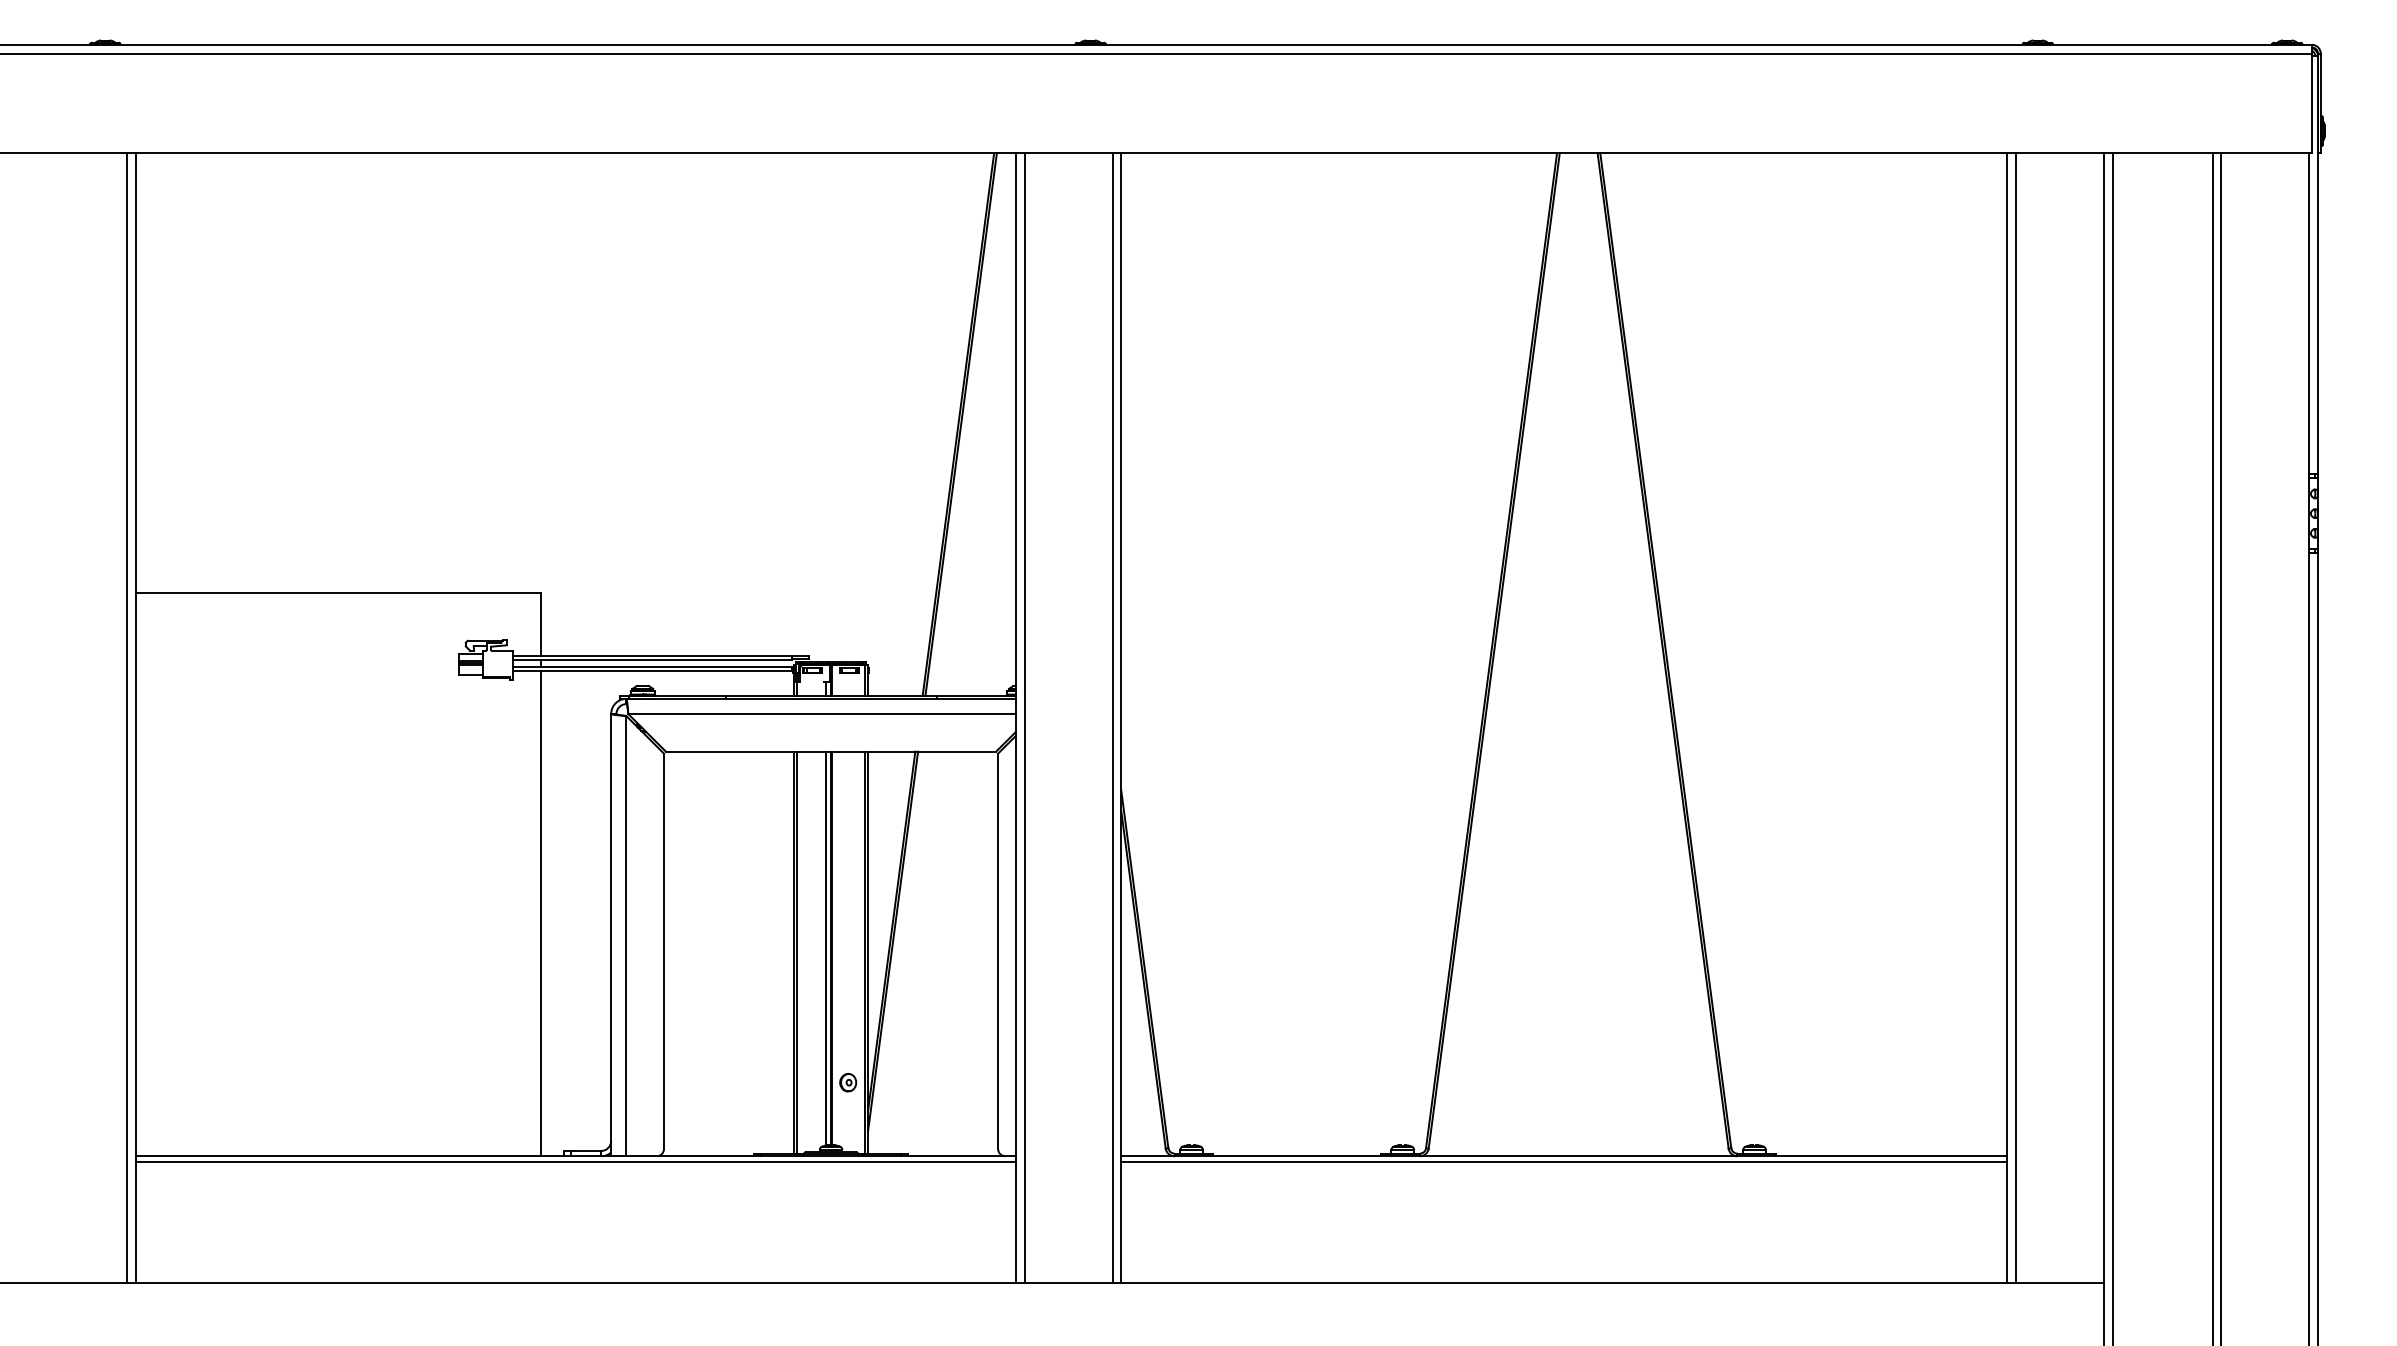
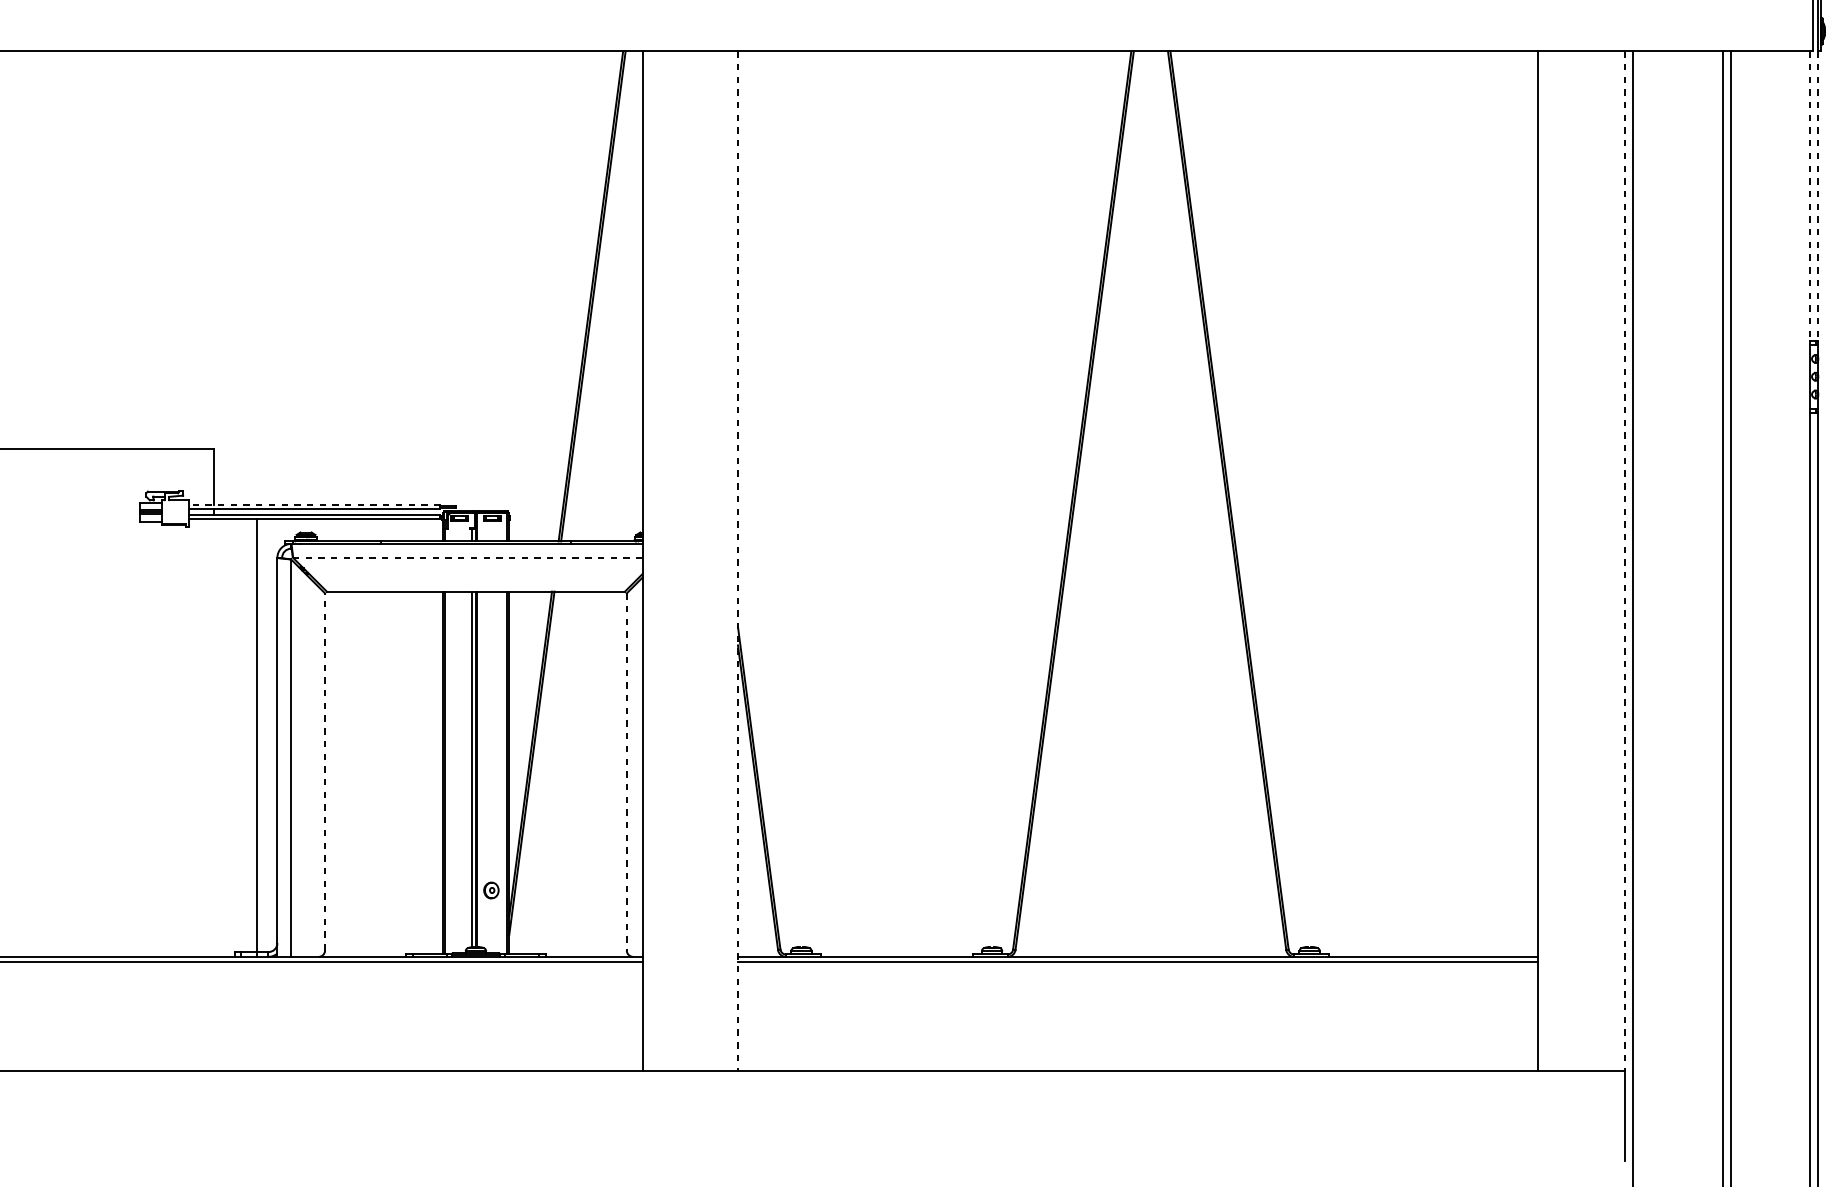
line: (2309, 313) -> (1810, 196), solid -> dashed
line: (2318, 313) -> (1818, 196), solid -> dashed
line: (651, 655) -> (313, 504), solid -> dashed
line: (822, 714) -> (468, 558), solid -> dashed
line: (1024, 717) -> (650, 560), removed
line: (1112, 717) -> (730, 560), removed
line: (1121, 717) -> (738, 560), solid -> dashed
line: (2015, 717) -> (1545, 560), removed
line: (2103, 717) -> (1624, 560), solid -> dashed
line: (541, 913) -> (256, 737), moved
line: (663, 951) -> (324, 772), solid -> dashed
line: (998, 951) -> (627, 772), solid -> dashed

